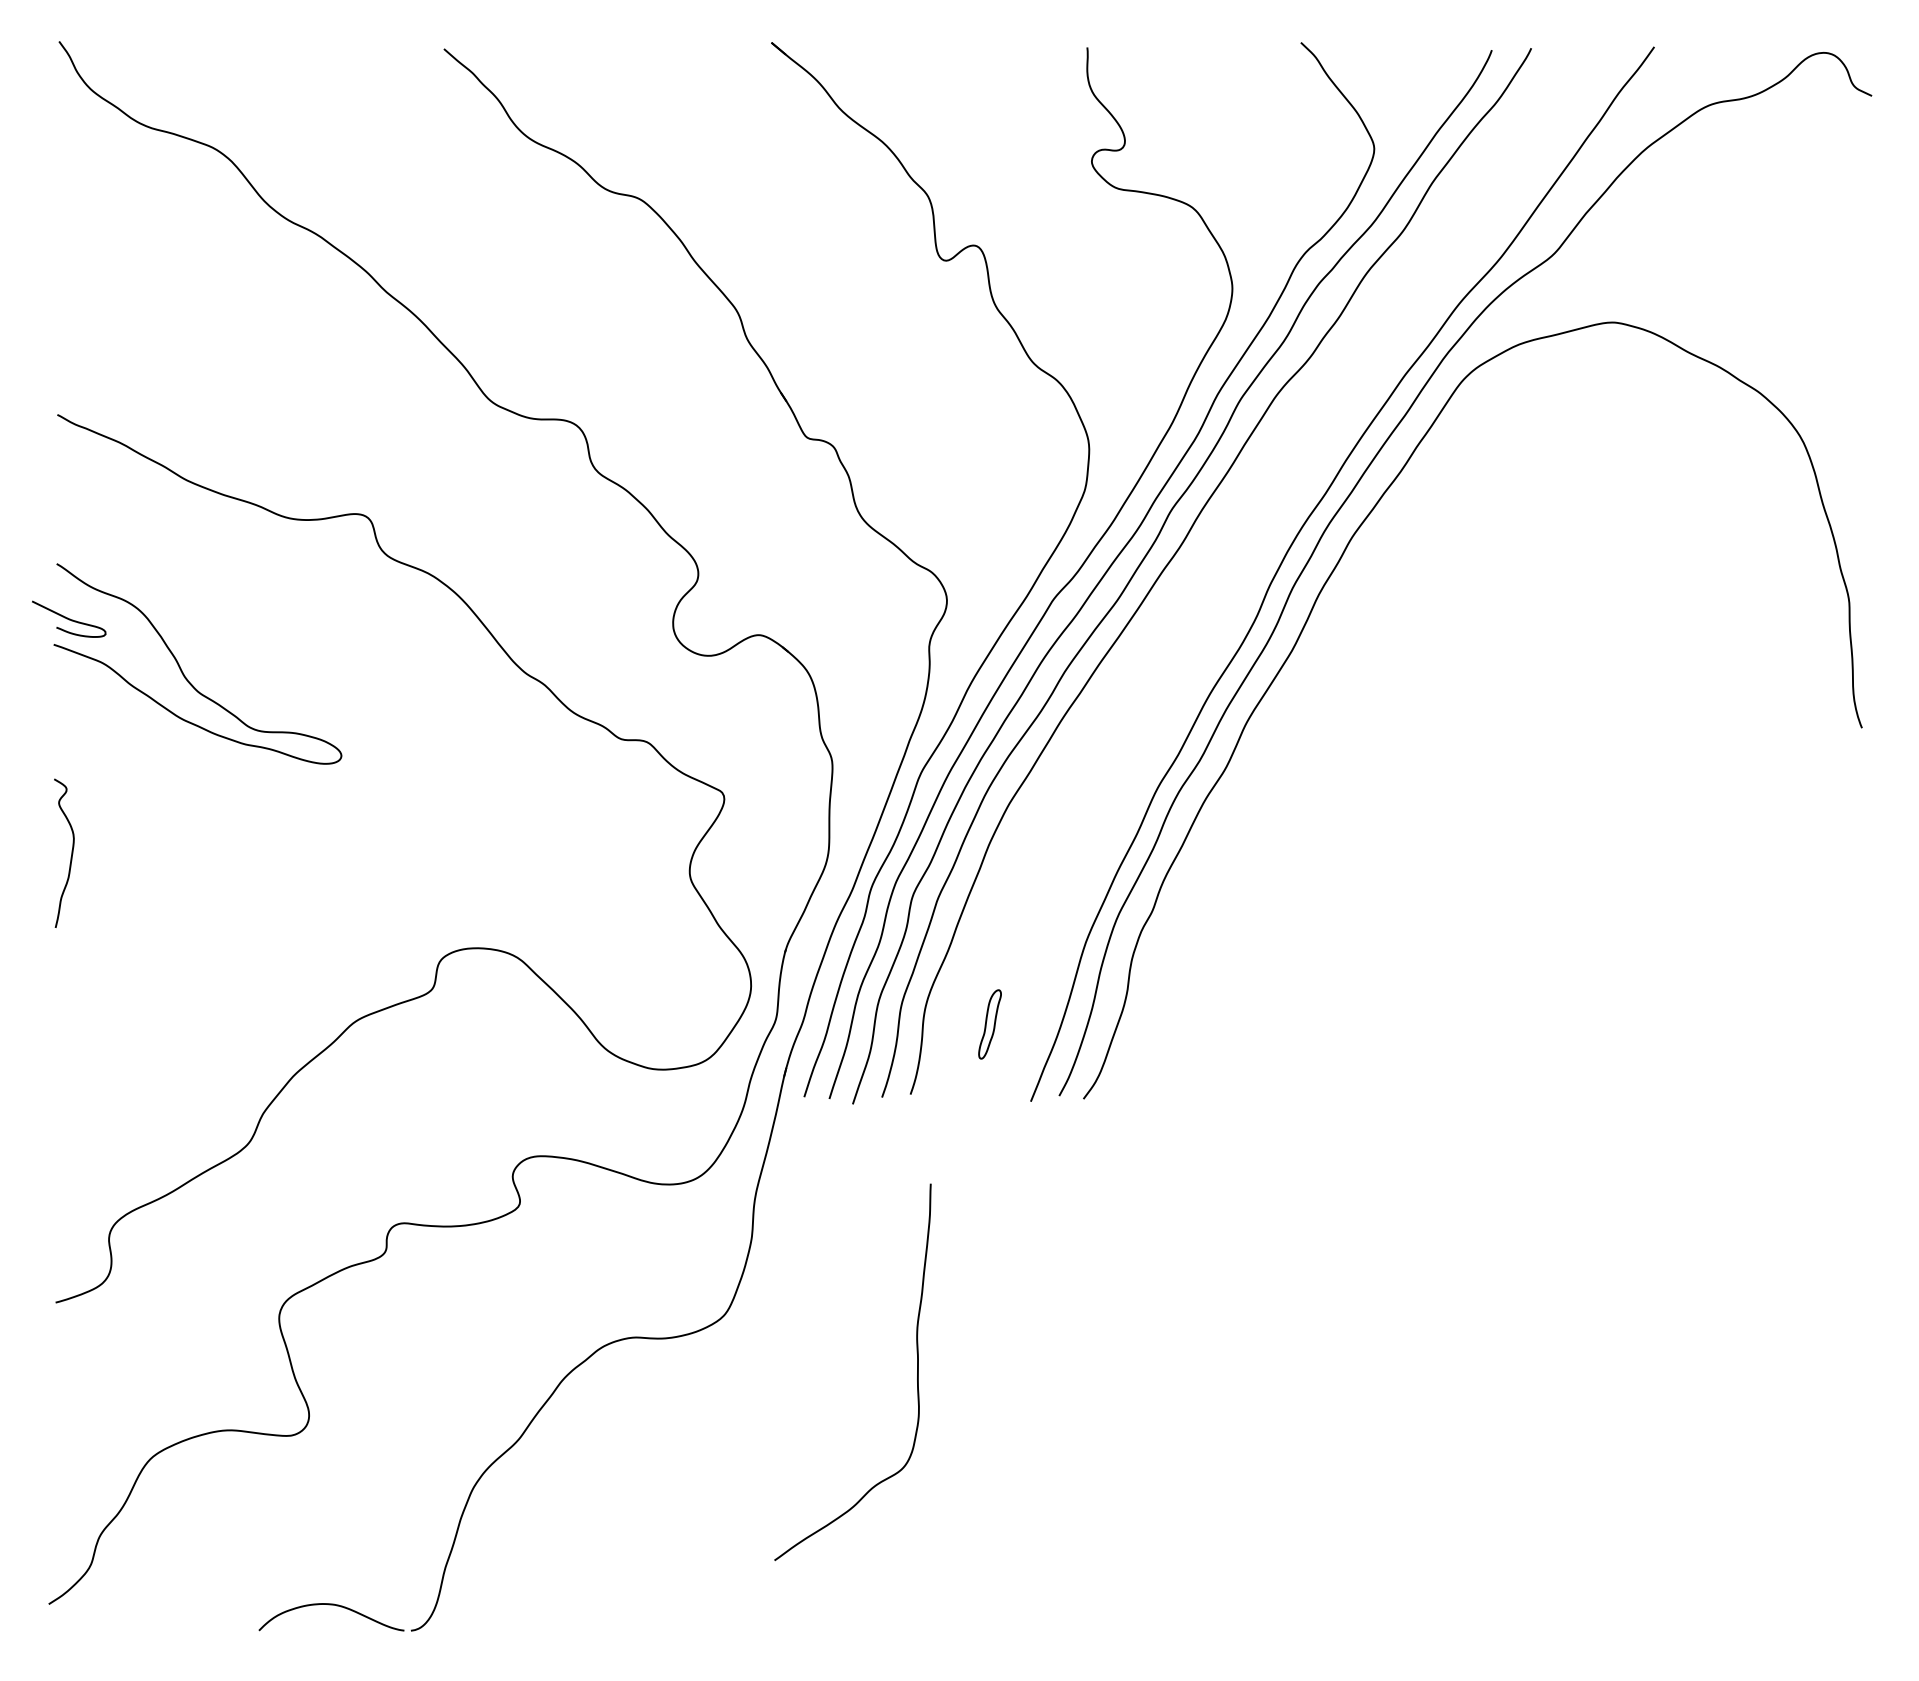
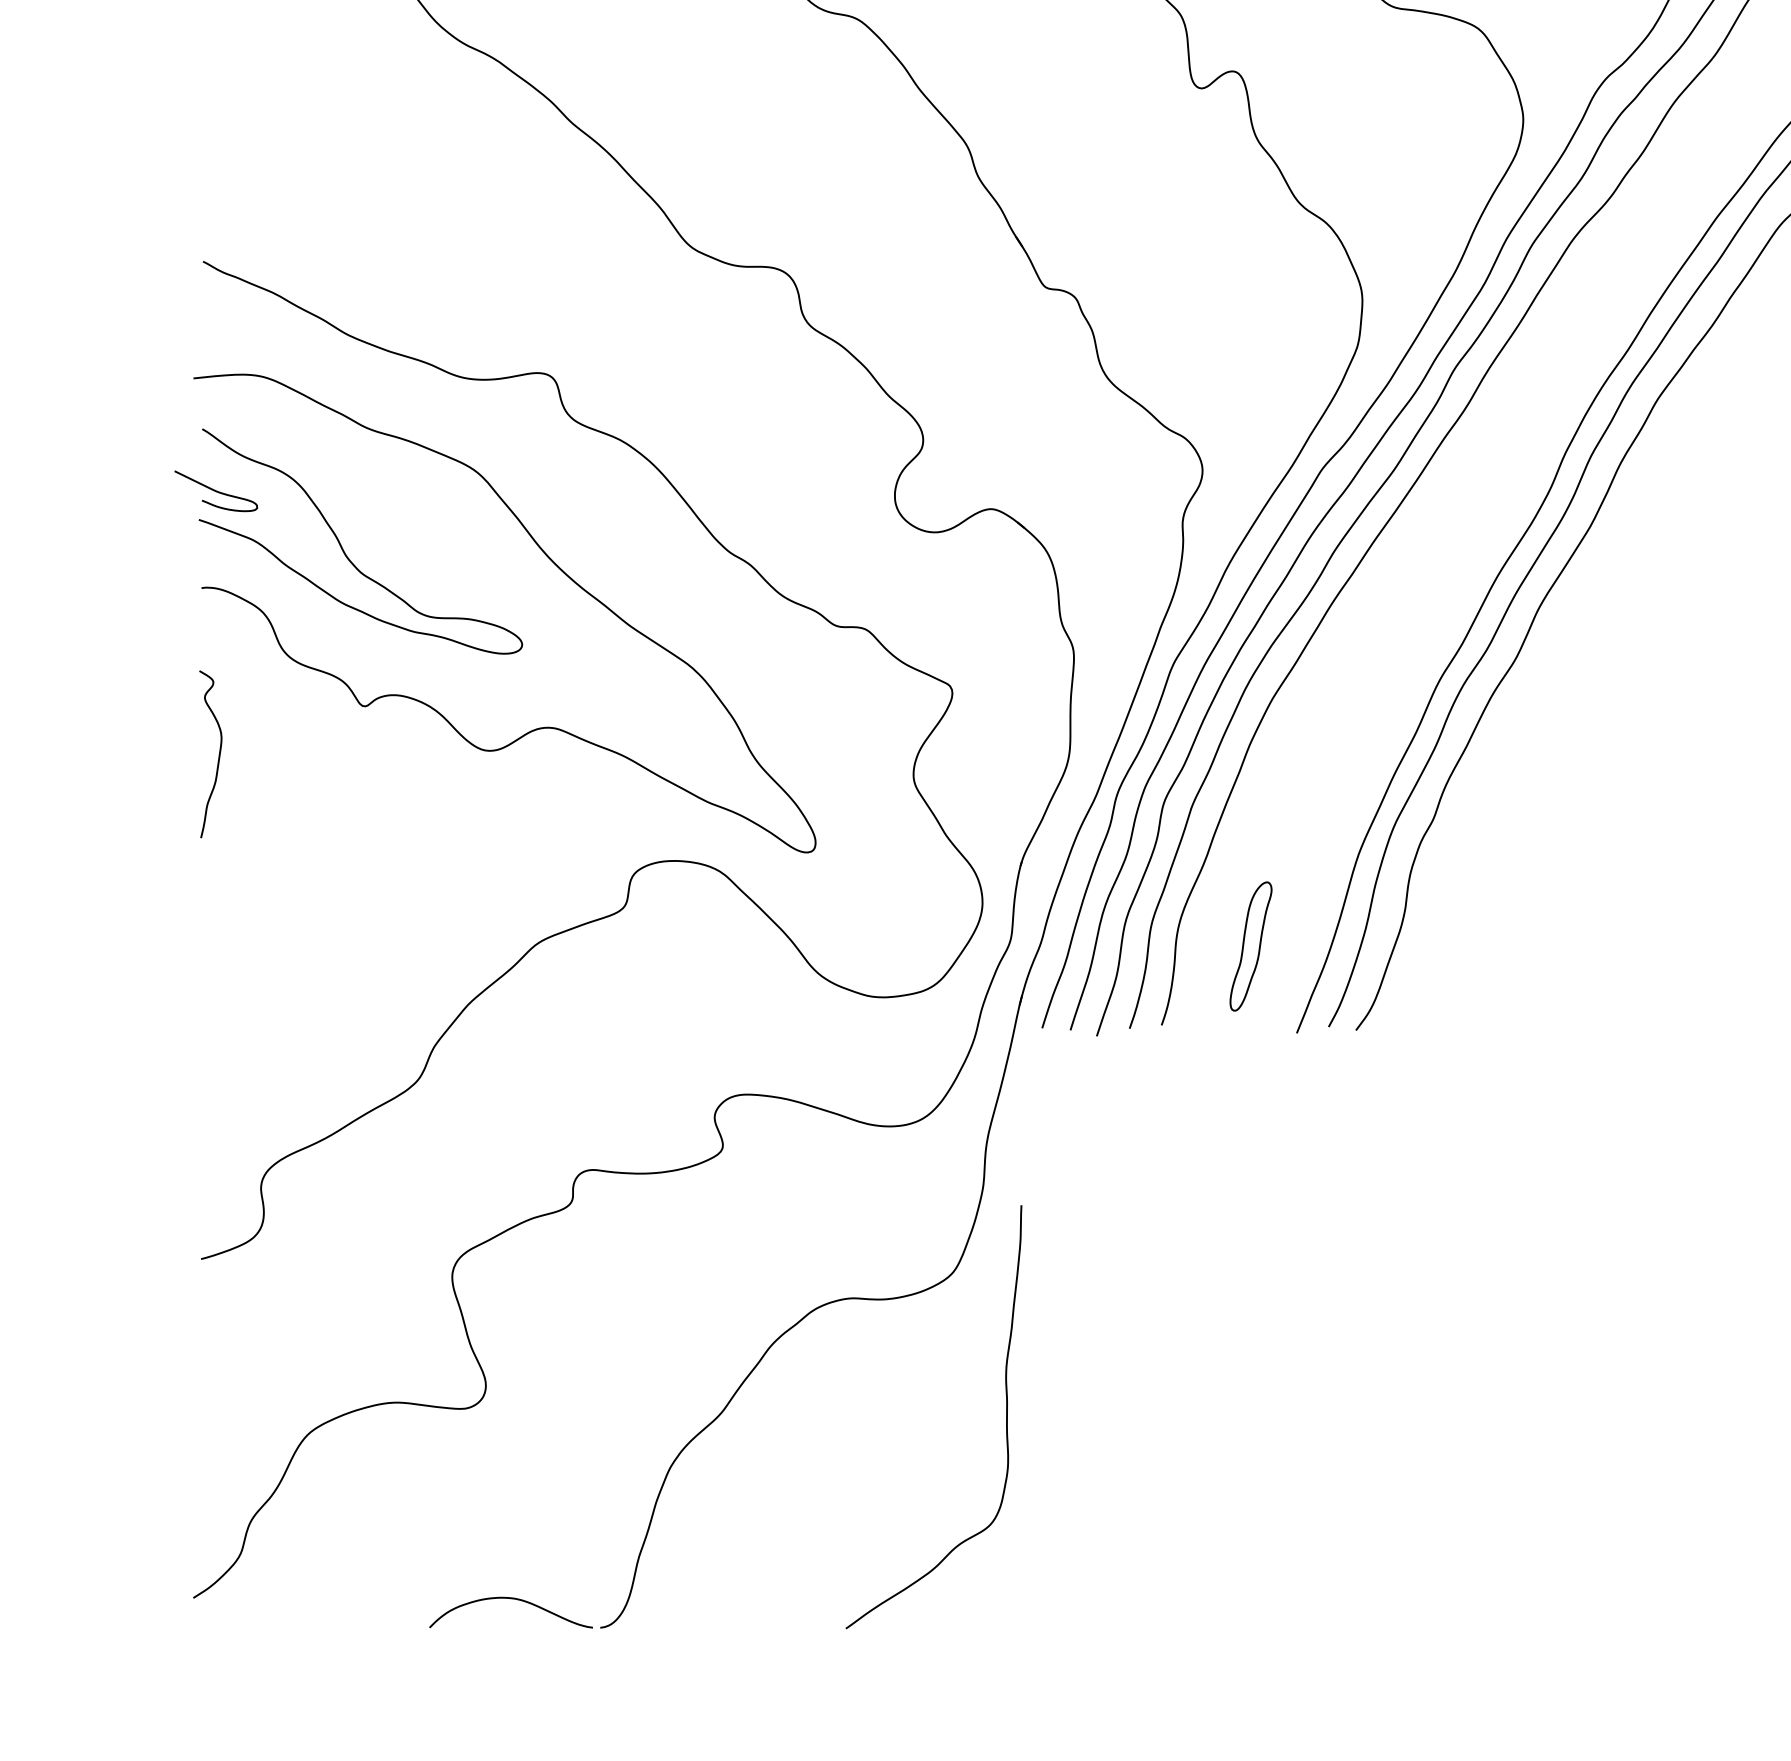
curve: (368, 683) -> (552, 563), added
part: (989, 1024) -> (1250, 946), size x1.67
curve: (917, 1372) -> (1006, 1417), moved

